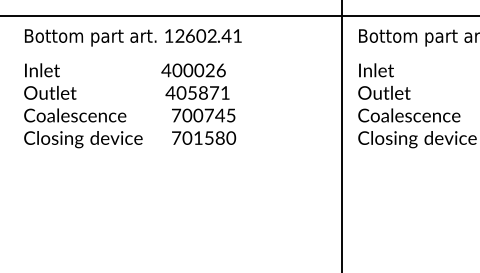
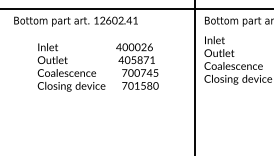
text: (128, 105) -> (97, 67), moved

